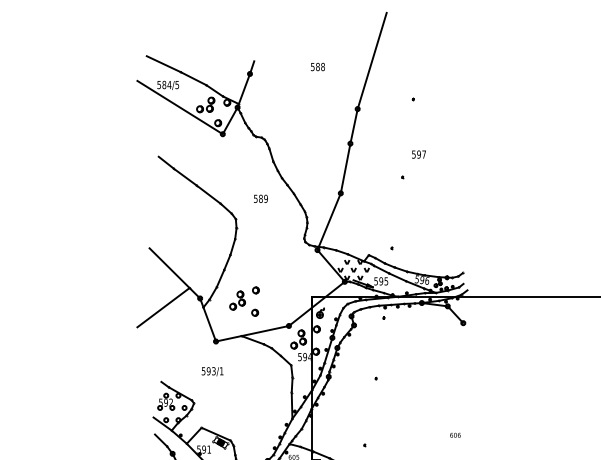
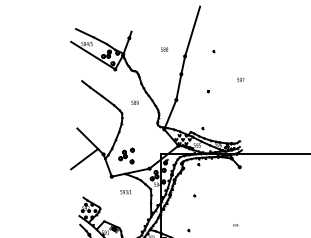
text: (317, 66) -> (164, 49), moved
text: (418, 153) -> (240, 79), moved
text: (211, 372) -> (125, 192), moved

